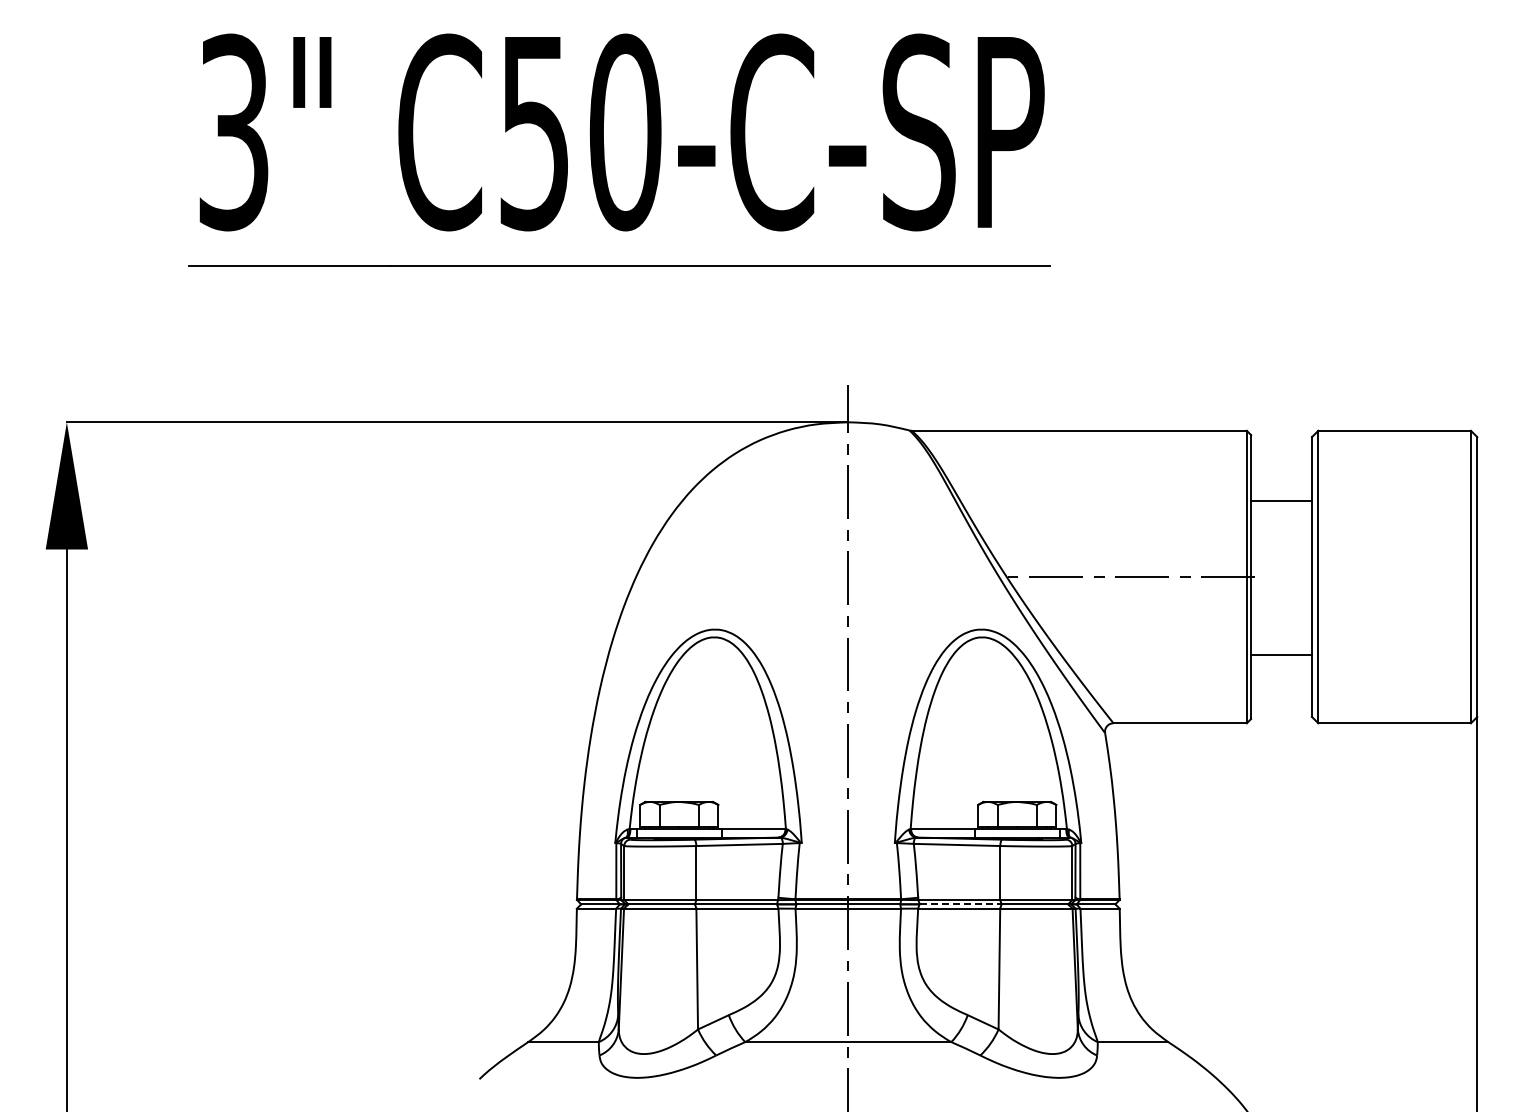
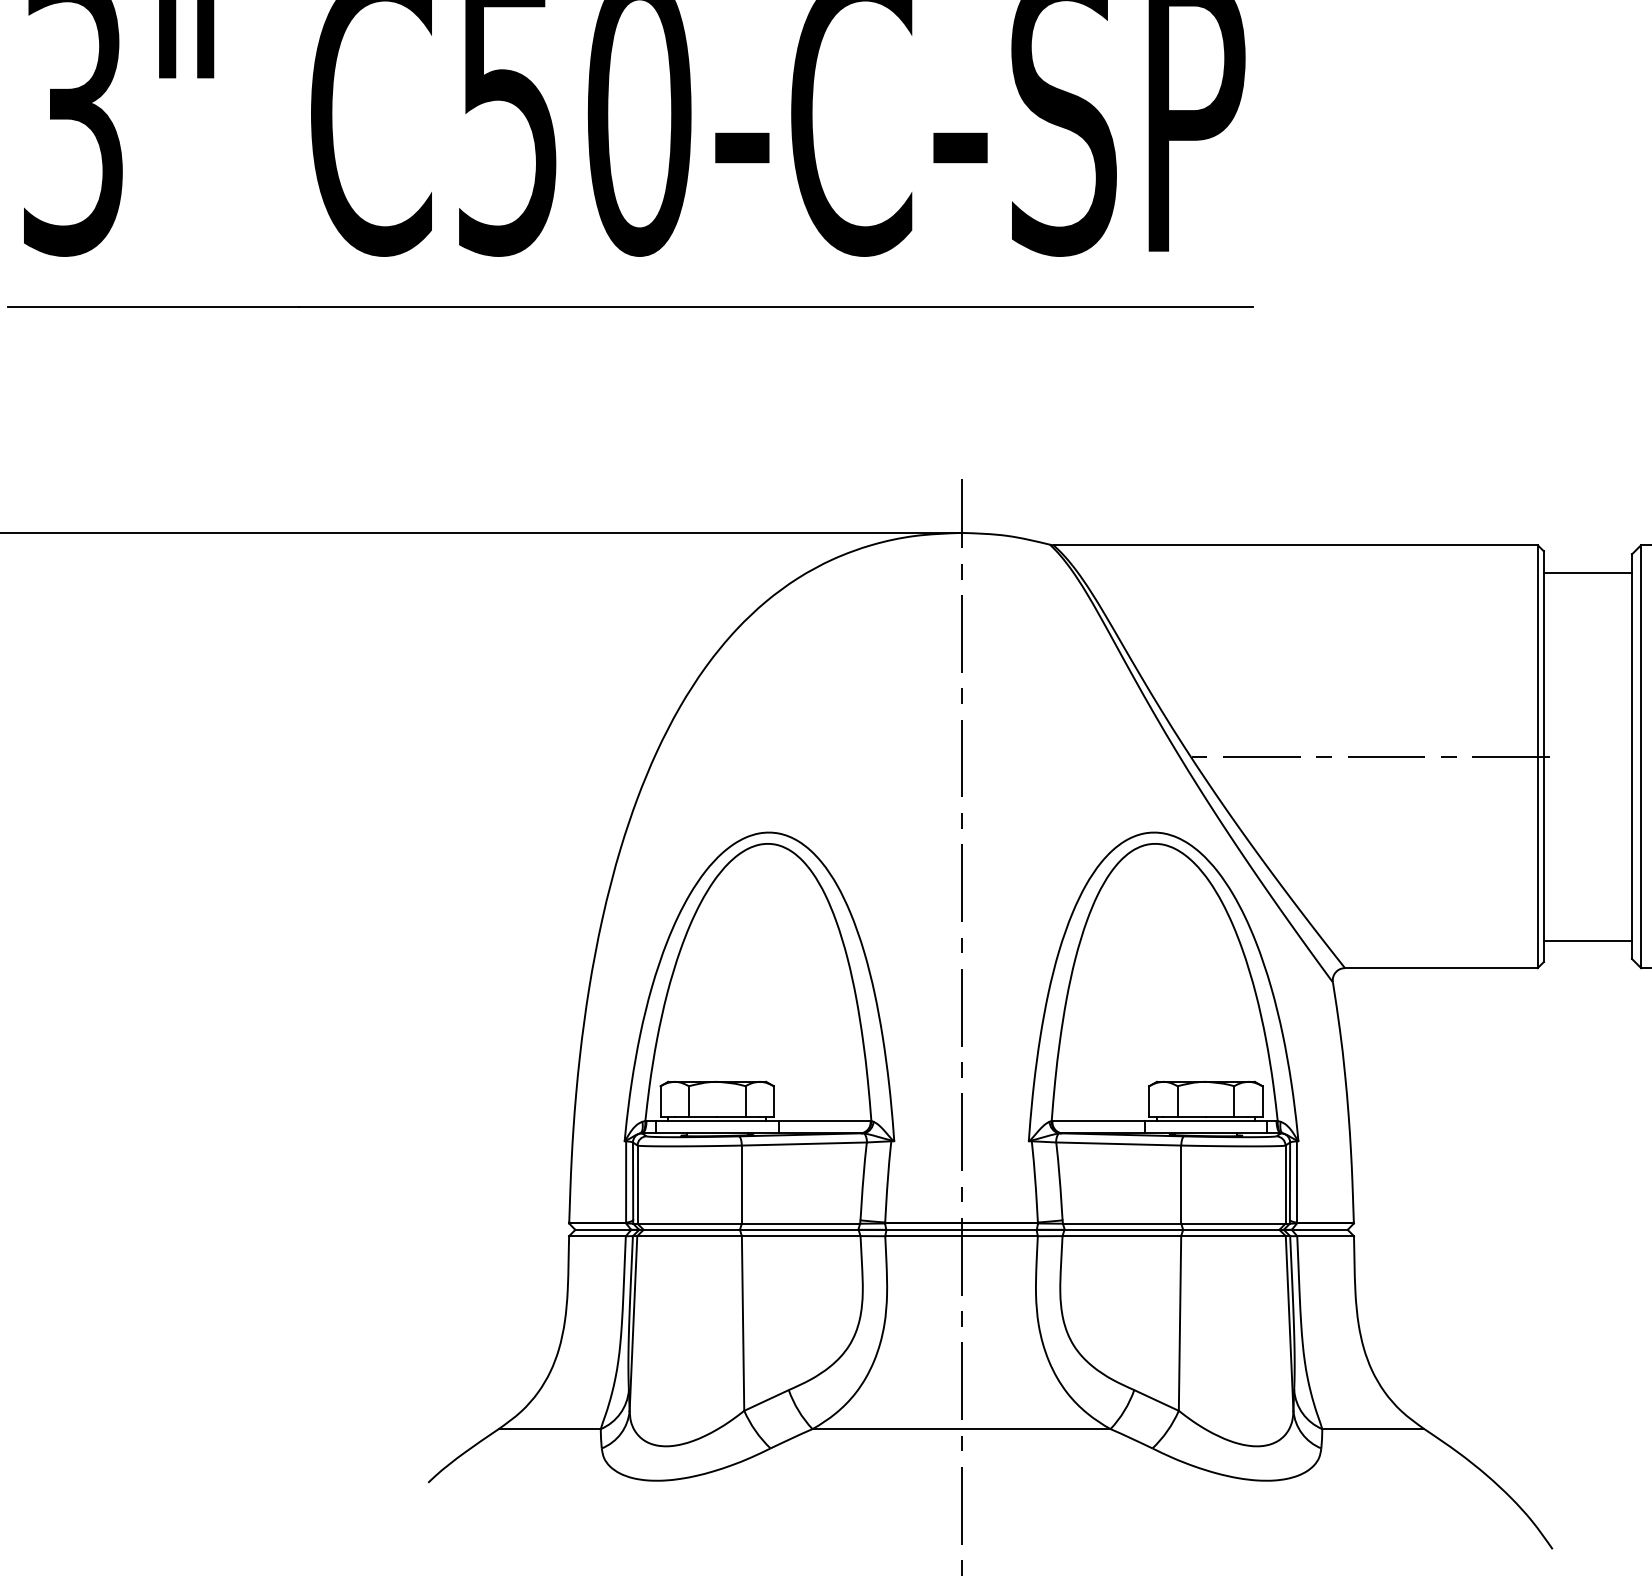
line: (1281, 500) -> (1587, 572), moved
line: (1281, 655) -> (1587, 940), moved
line: (961, 904) -> (1125, 1230), dashed -> solid

